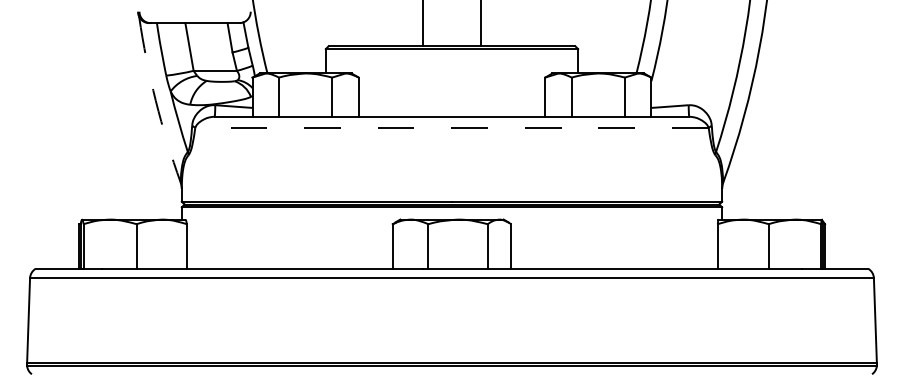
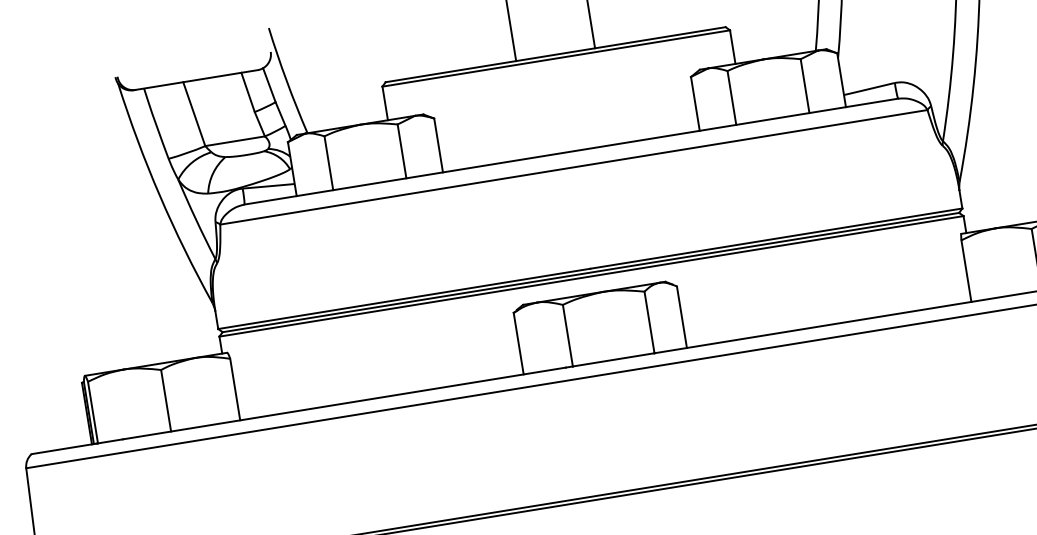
arc: (155, 100) -> (159, 195), dashed -> solid
line: (452, 128) -> (574, 167), dashed -> solid

